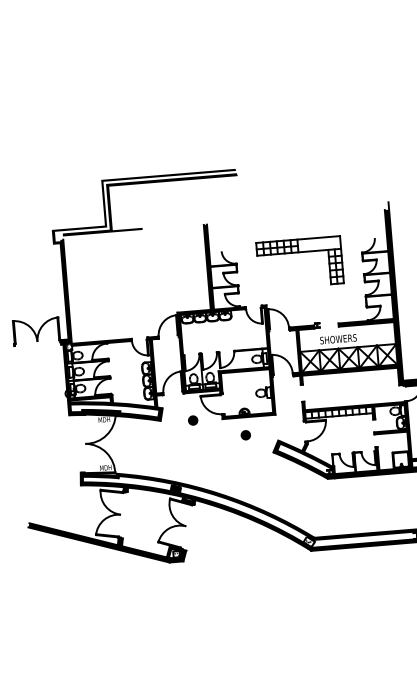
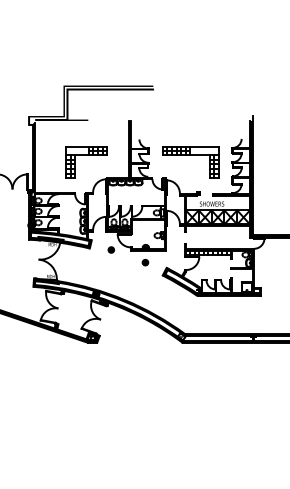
part: (298, 252) -> (190, 155), moved
part: (144, 281) -> (86, 155), added

